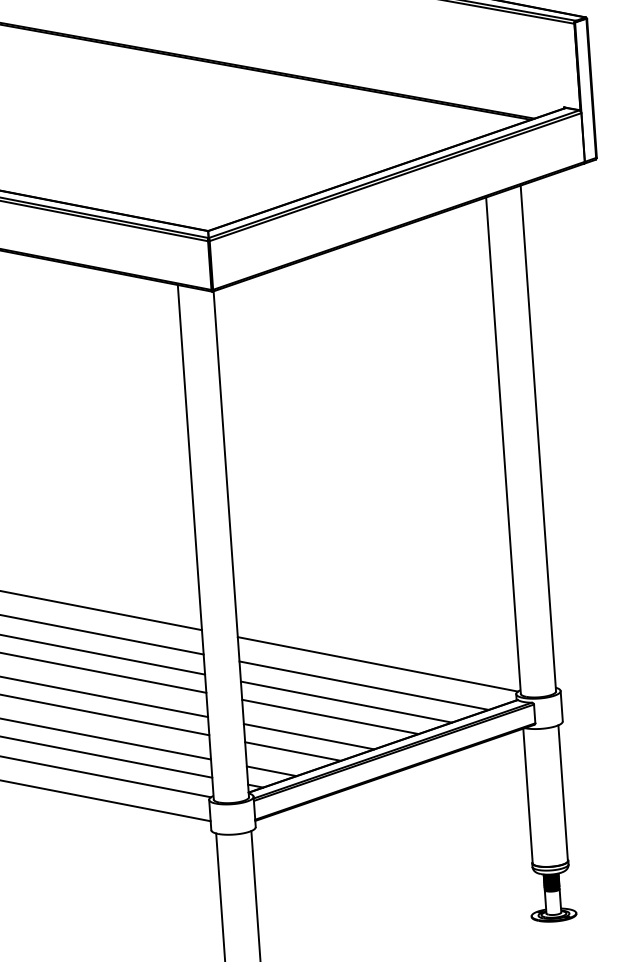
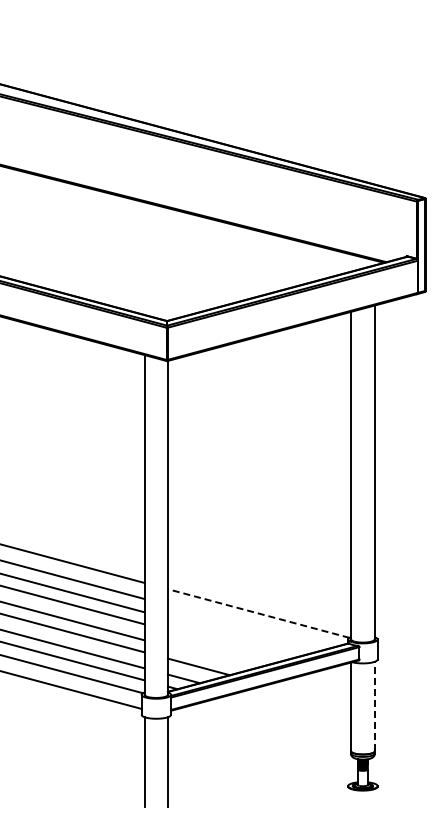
line: (377, 664) -> (258, 613), solid -> dashed
line: (363, 685) -> (248, 626), removed
line: (345, 701) -> (235, 636), removed
line: (329, 716) -> (224, 645), removed
line: (307, 736) -> (209, 657), removed
line: (563, 792) -> (374, 706), solid -> dashed

